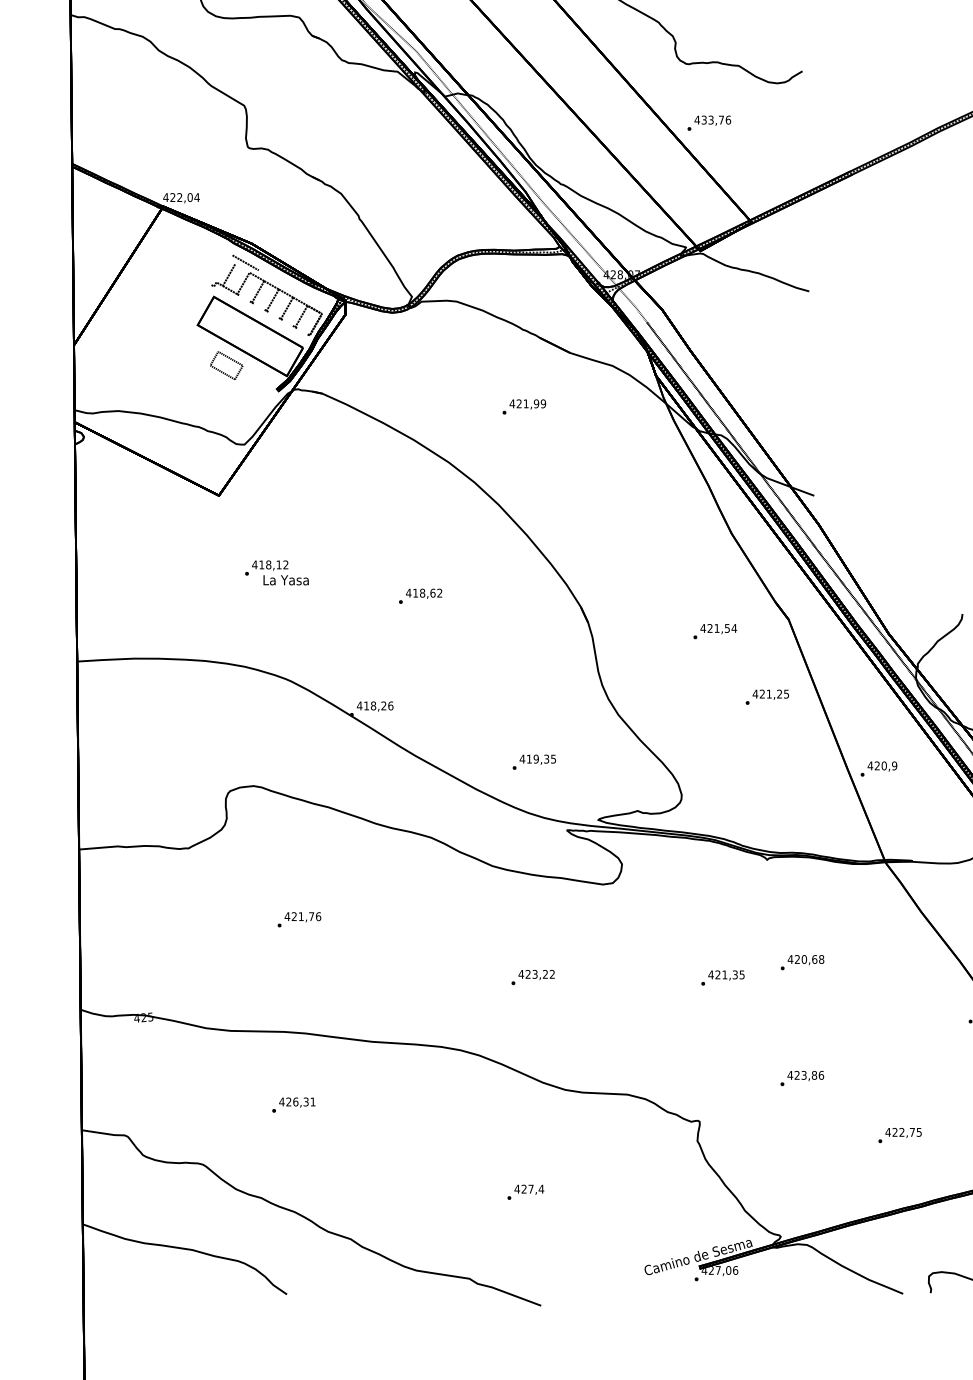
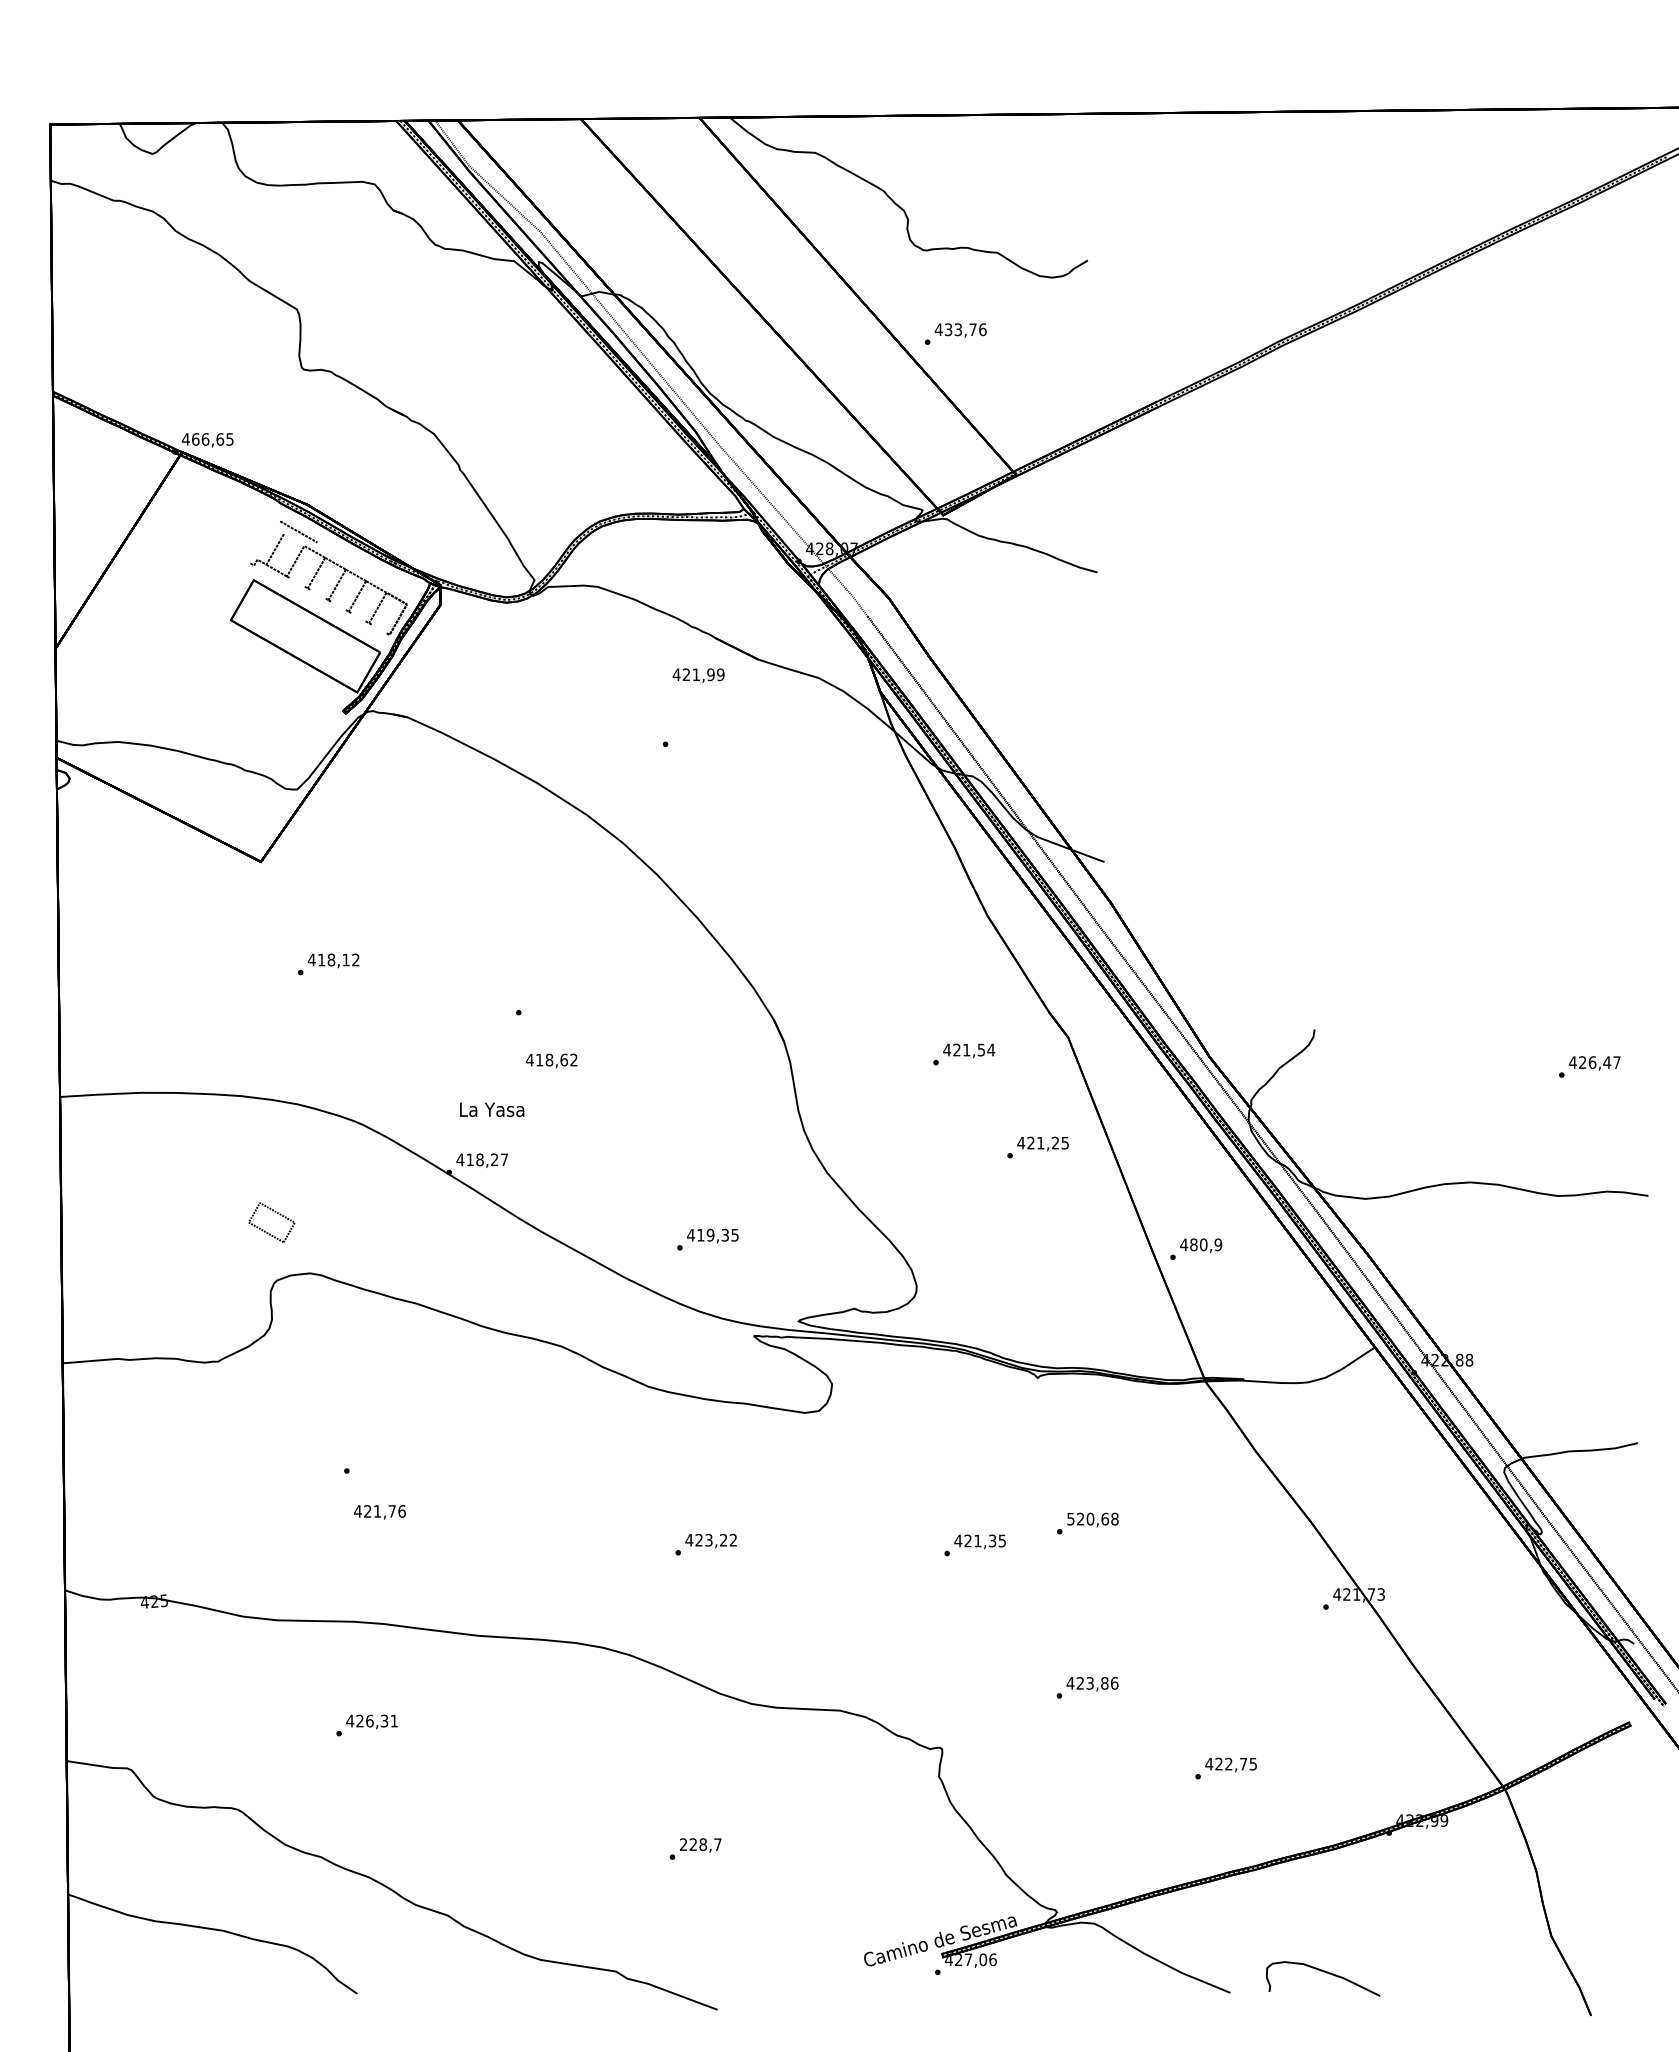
text: (184, 197) -> (212, 439), 422,04 -> 466,65
part: (226, 365) -> (271, 1222), moved
text: (527, 404) -> (698, 675), moved
text: (286, 580) -> (492, 1109), moved
text: (424, 593) -> (551, 1060), moved
text: (390, 705) -> (504, 1159), 418,26 -> 418,27
text: (877, 765) -> (1193, 1244), 420,9 -> 480,9
text: (302, 917) -> (379, 1512), moved
text: (790, 959) -> (1070, 1519), 420,68 -> 520,68
text: (529, 1189) -> (700, 1844), 427,4 -> 228,7

